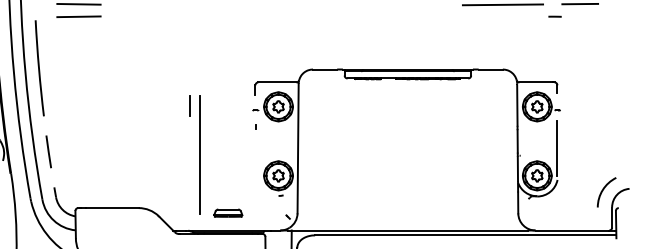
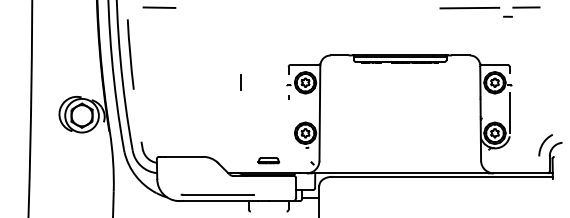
line: (78, 16) -> (159, 16), removed
line: (47, 151) -> (136, 115), removed
line: (200, 154) -> (248, 117), removed

